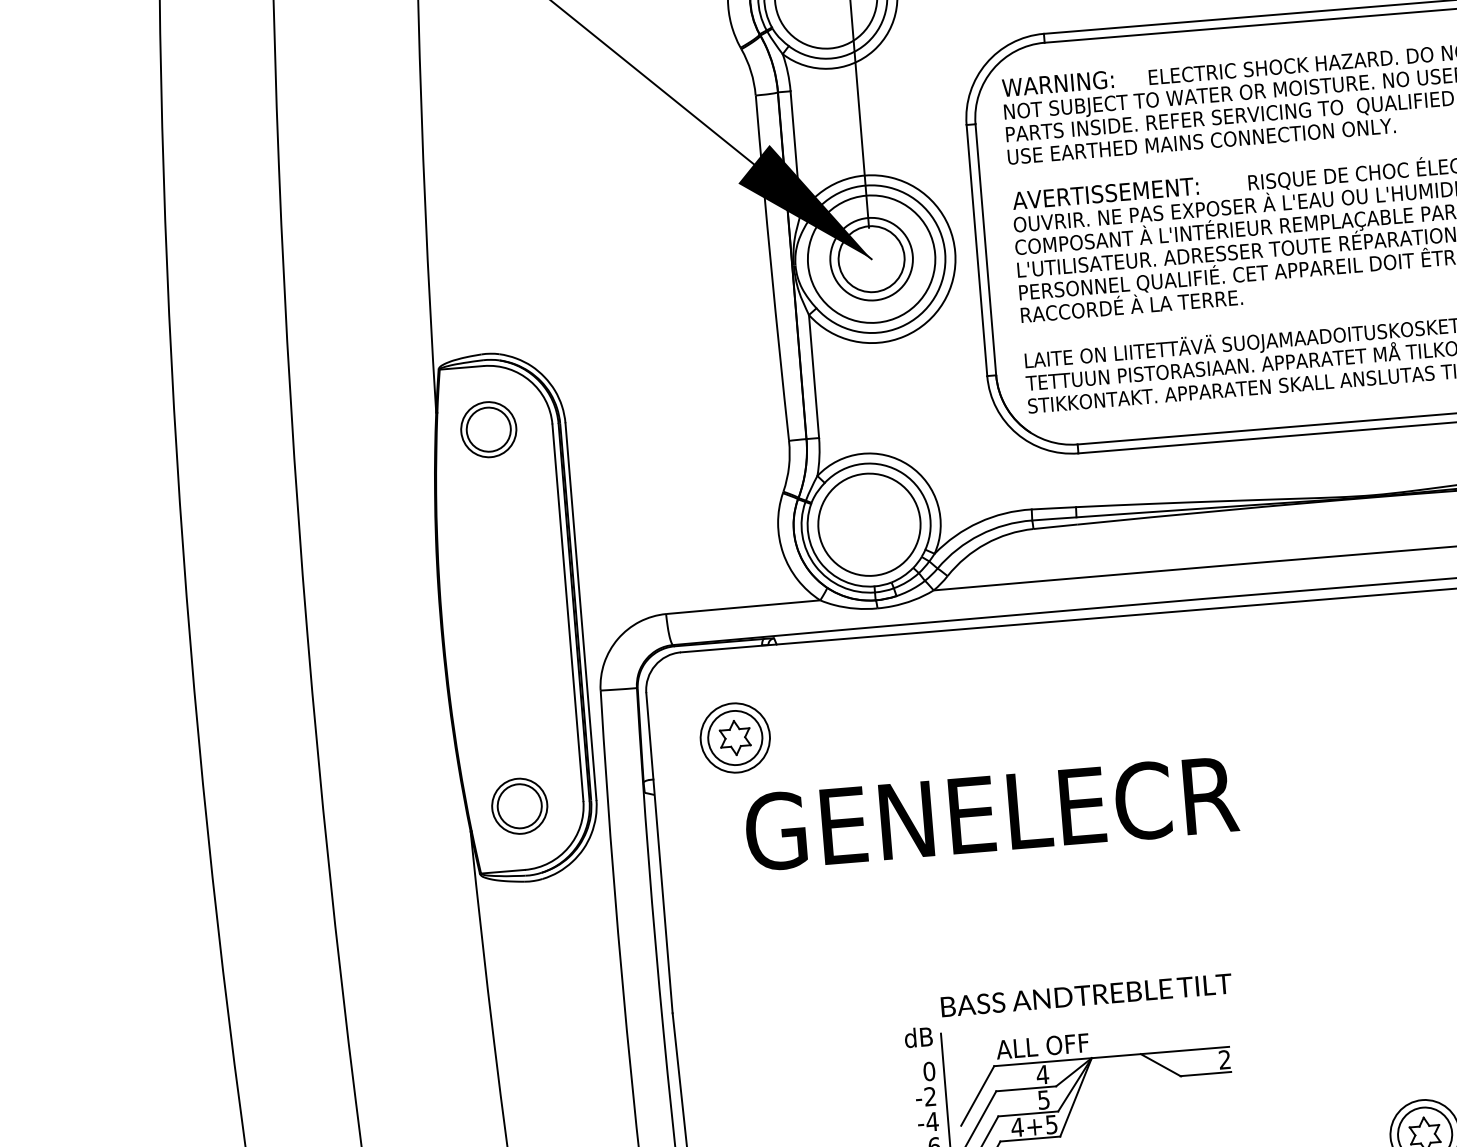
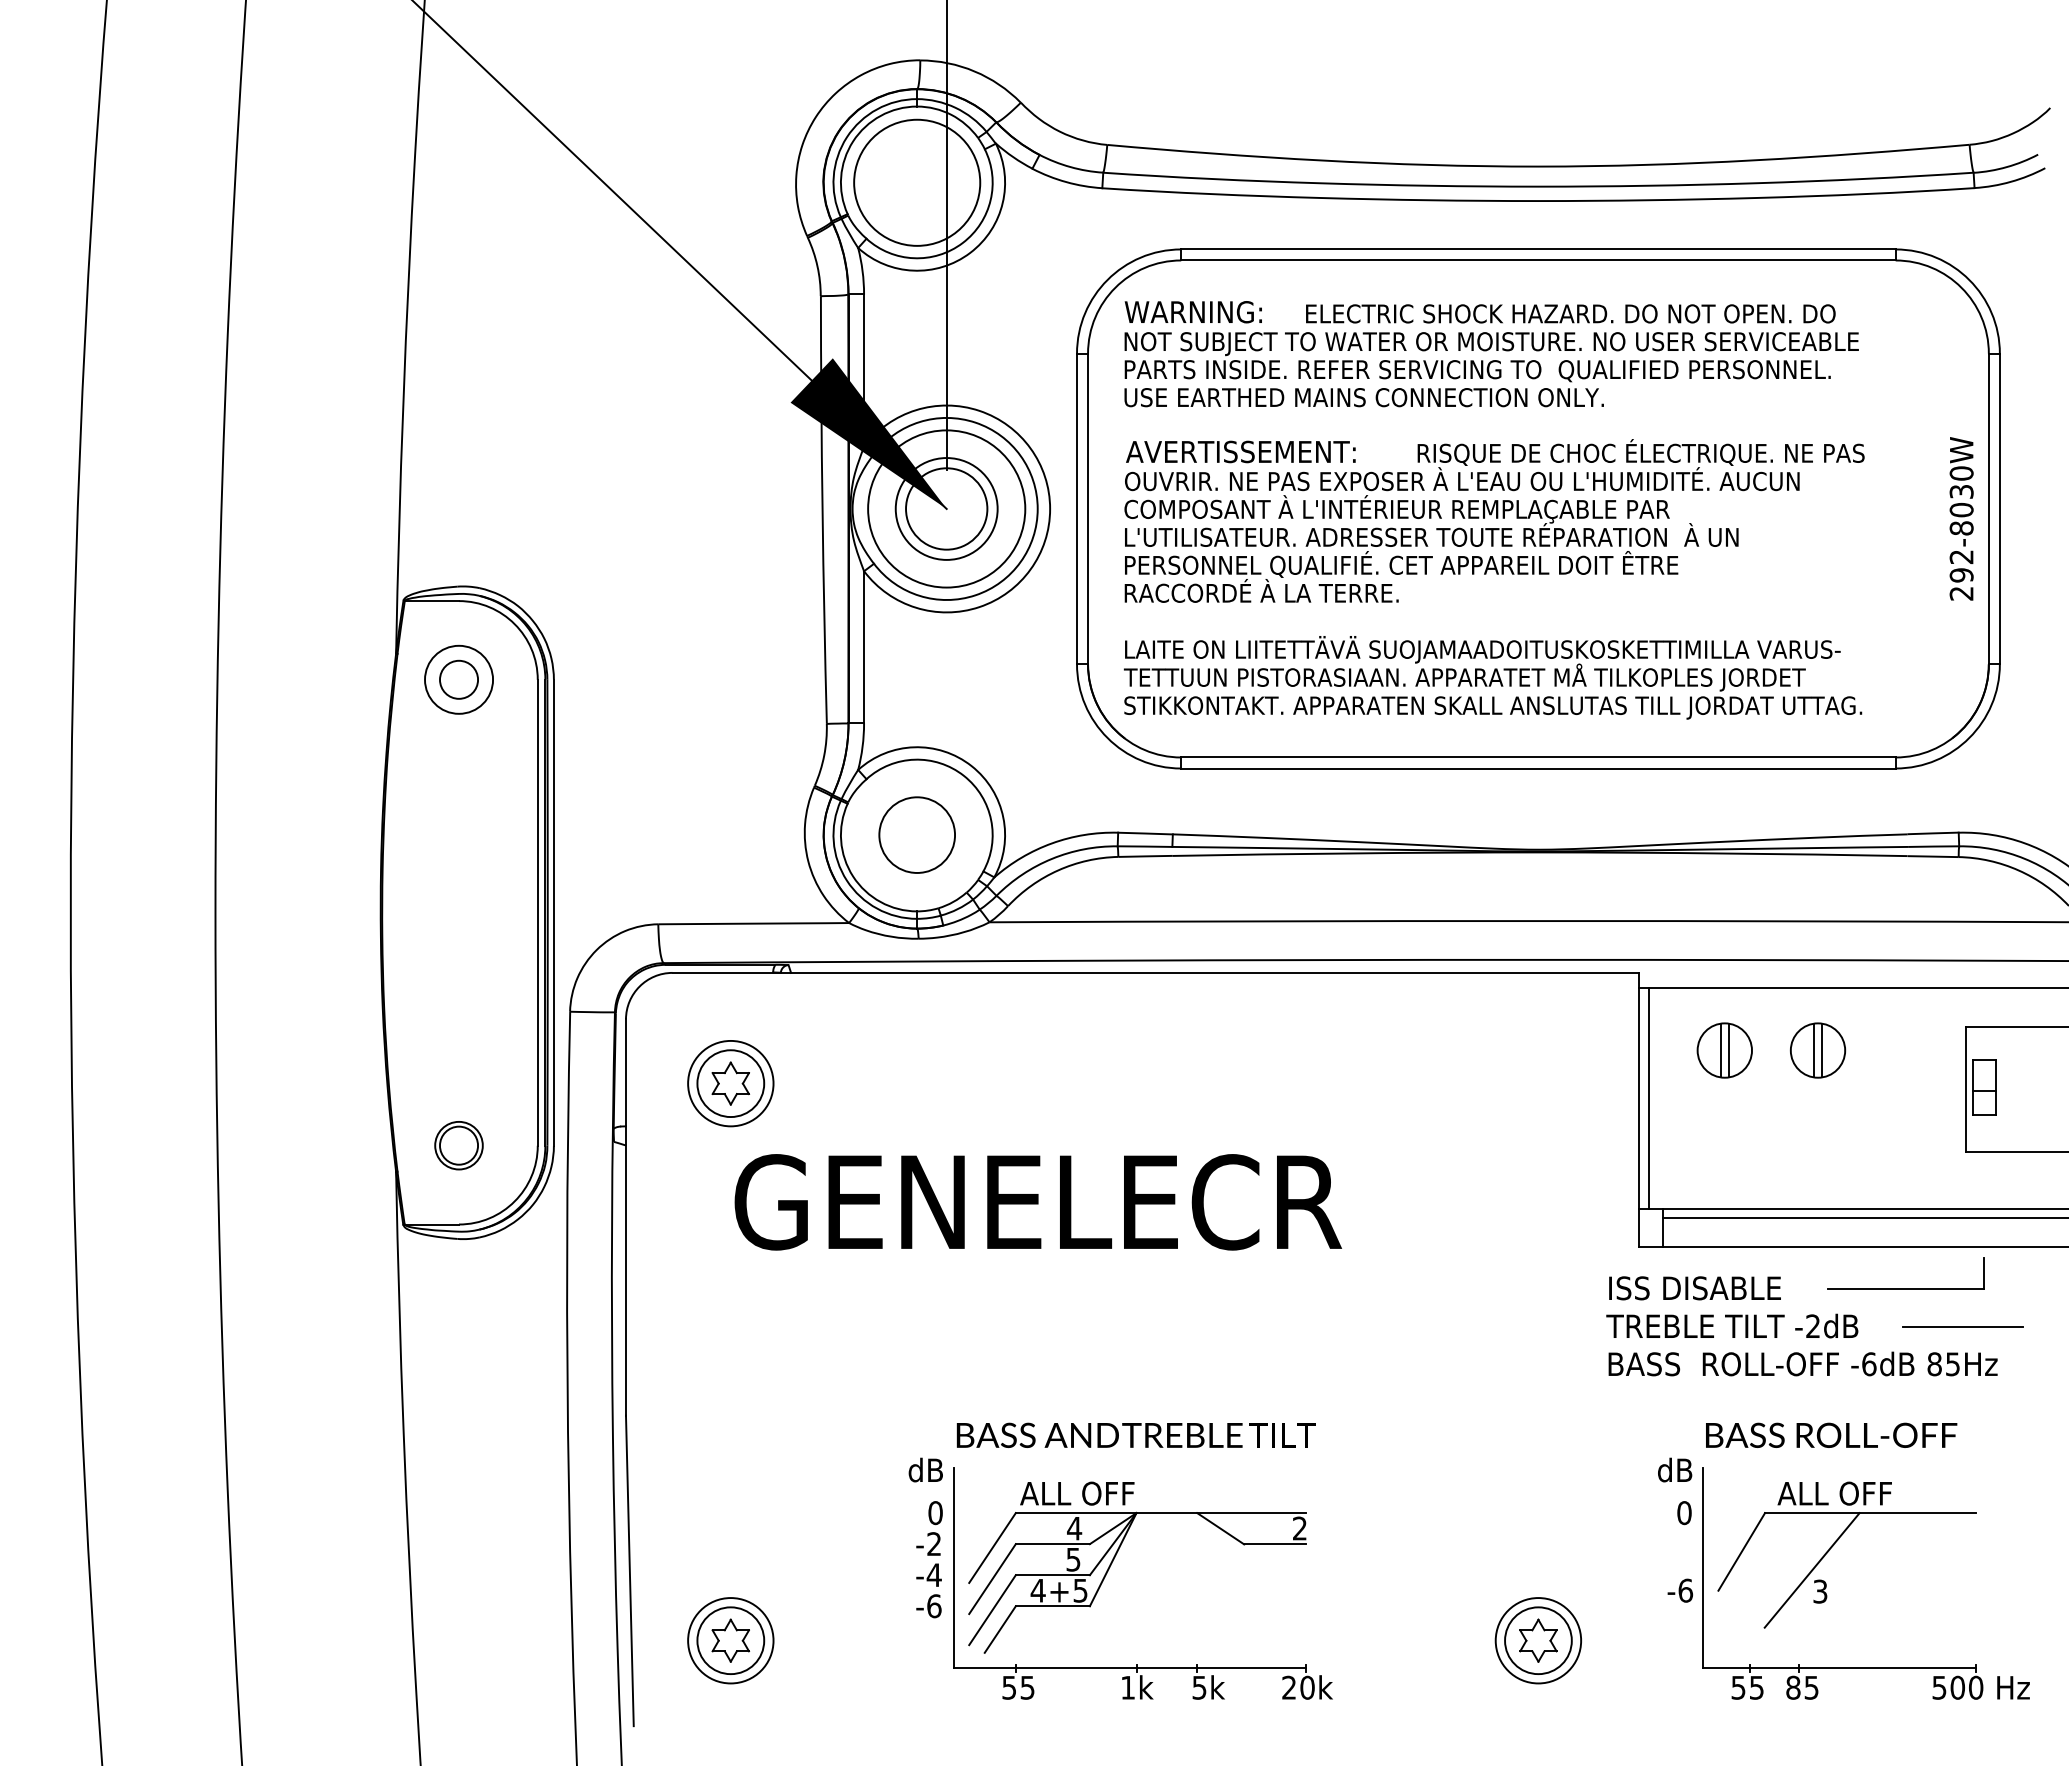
circle: (488, 429) -> (458, 679), size x0.7
circle: (869, 525) -> (917, 835), size x0.6
part: (519, 806) -> (458, 1145), size x0.7

